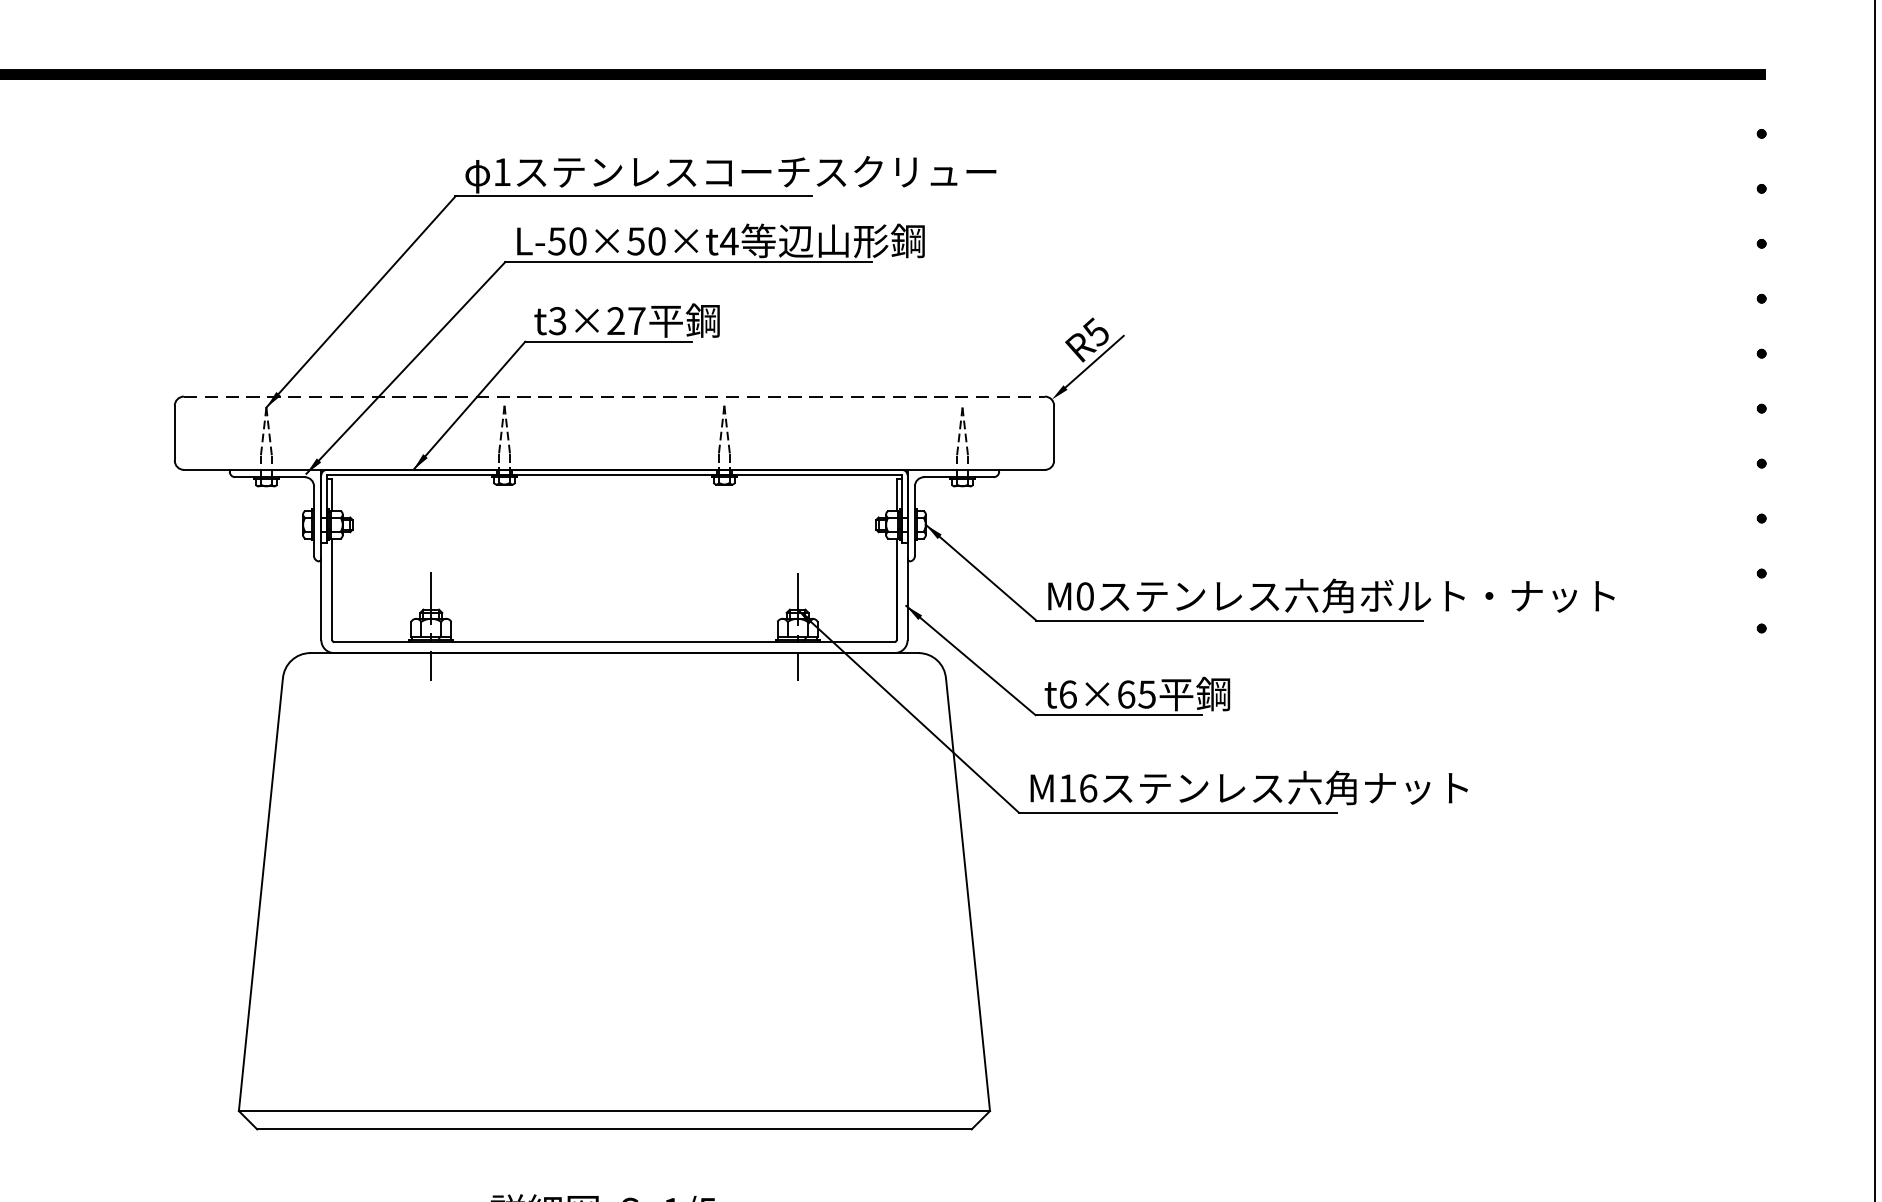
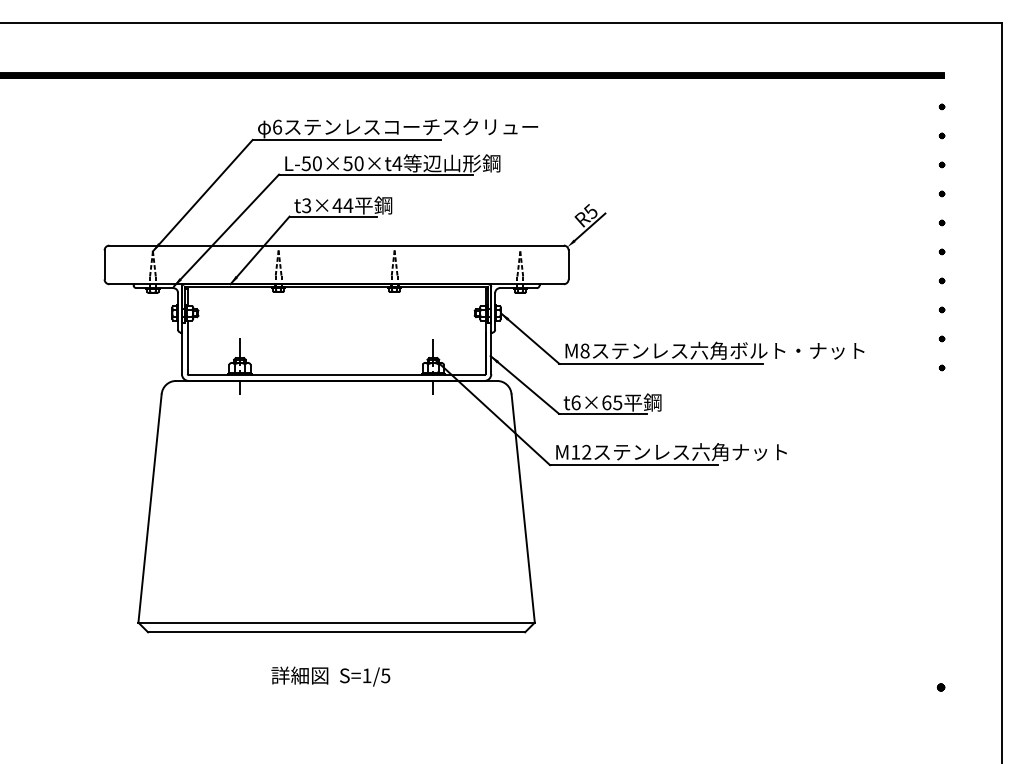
text: (502, 170) -> (277, 126), 1 -> 6
text: (625, 320) -> (342, 205), t3×27 -> t3×44
line: (616, 396) -> (337, 245), dashed -> solid
text: (1084, 597) -> (584, 351), M0 -> M8
text: (1087, 786) -> (586, 451), M16 -> M12

